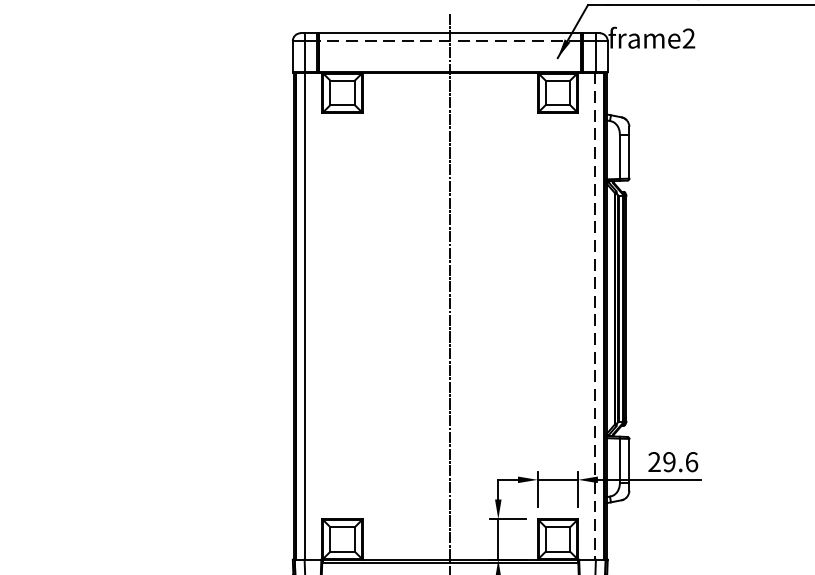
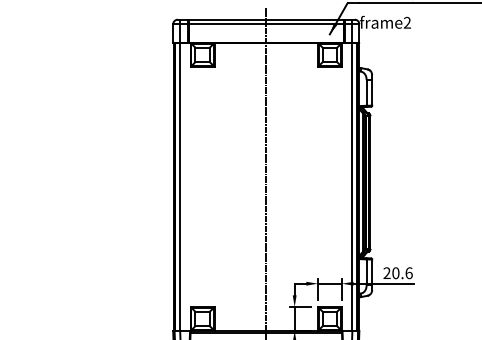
line: (448, 41) -> (265, 24), dashed -> solid
line: (596, 317) -> (352, 187), dashed -> solid
text: (668, 462) -> (395, 273), 29.6 -> 20.6

